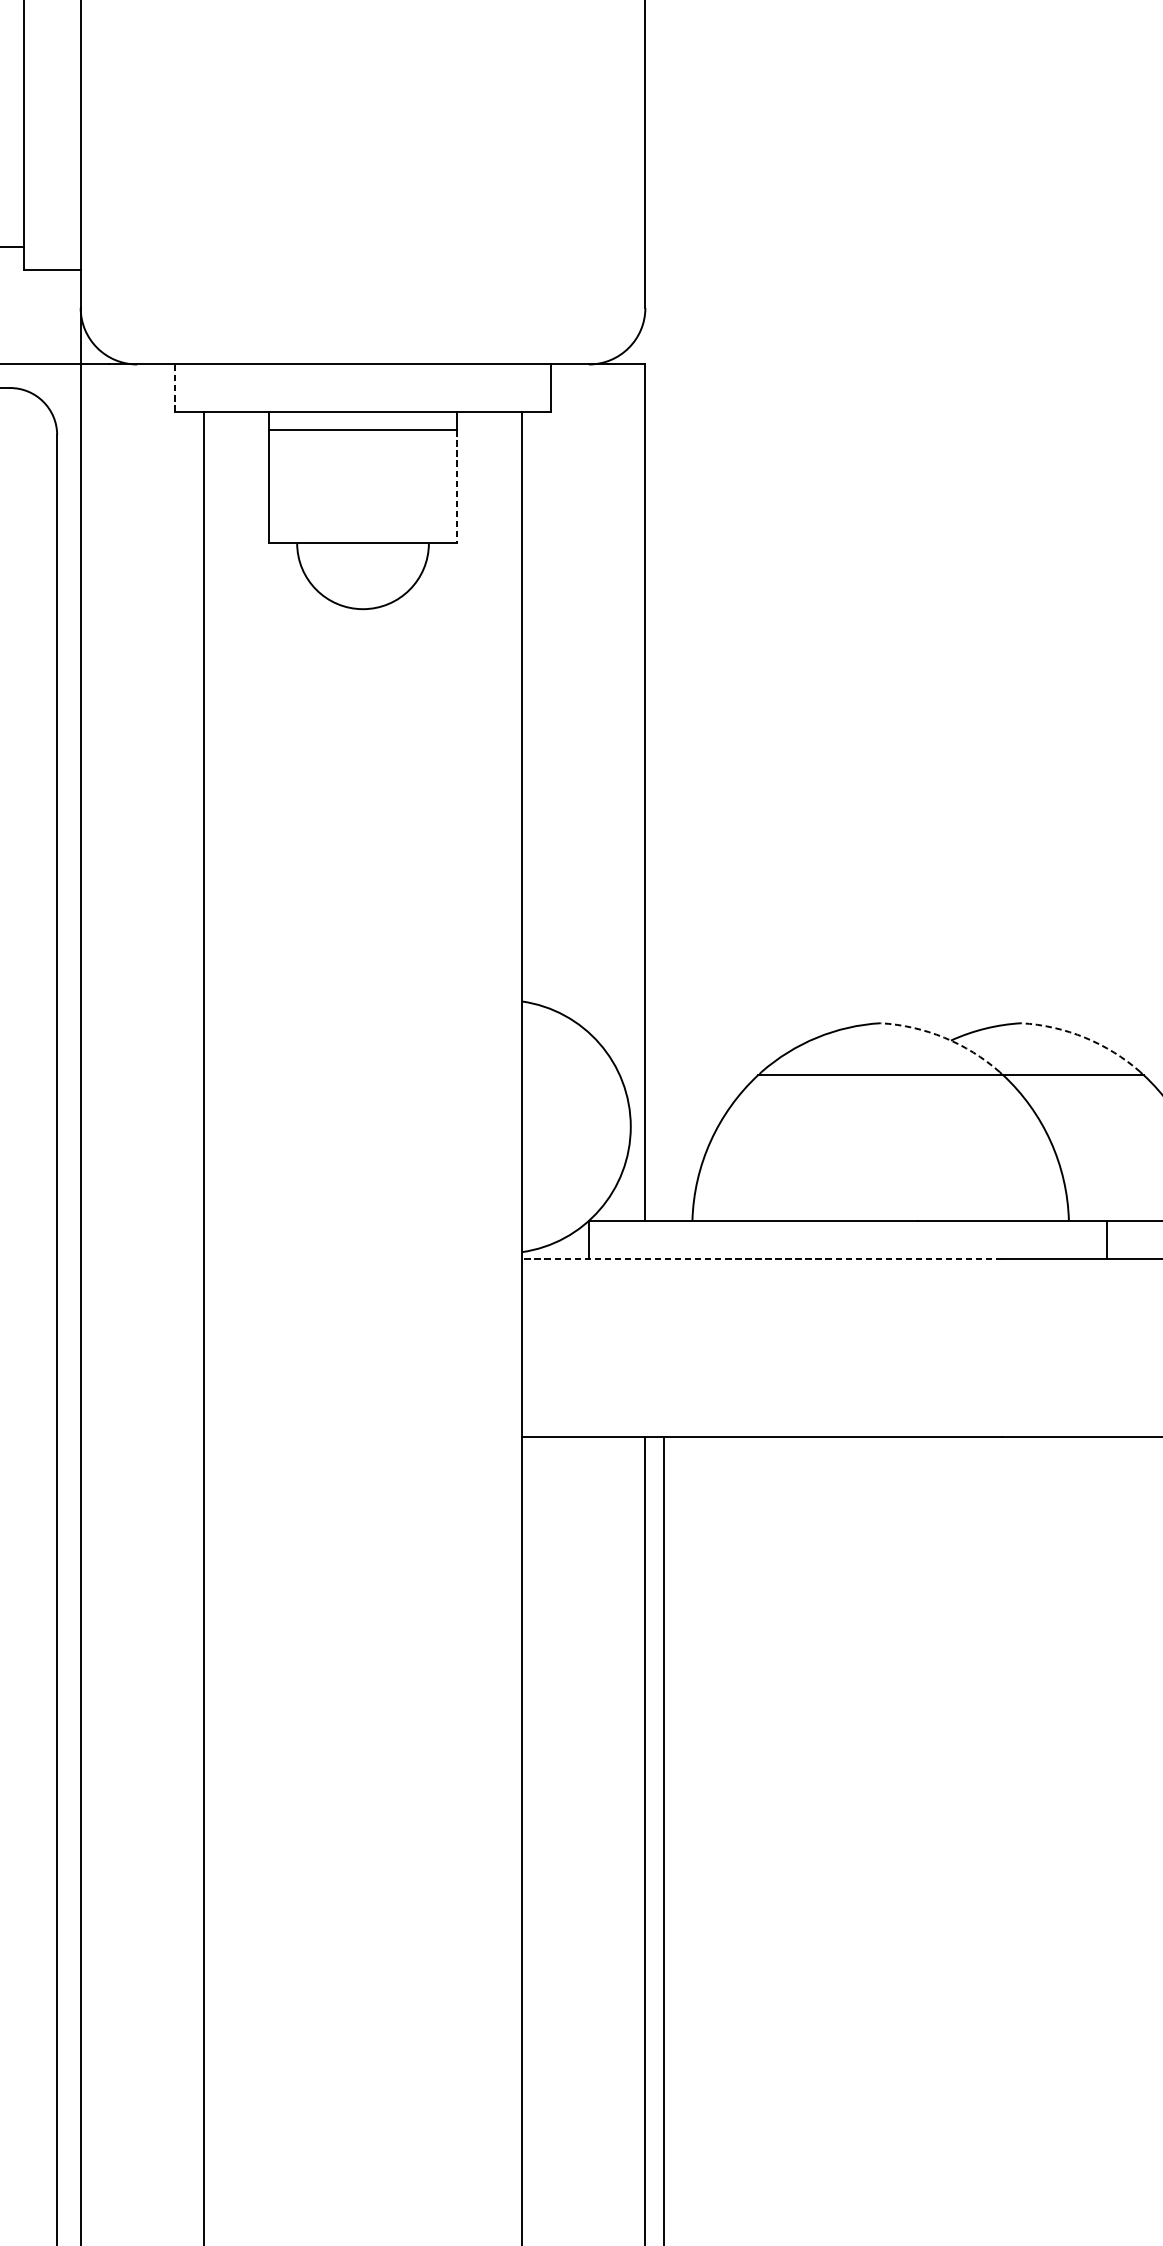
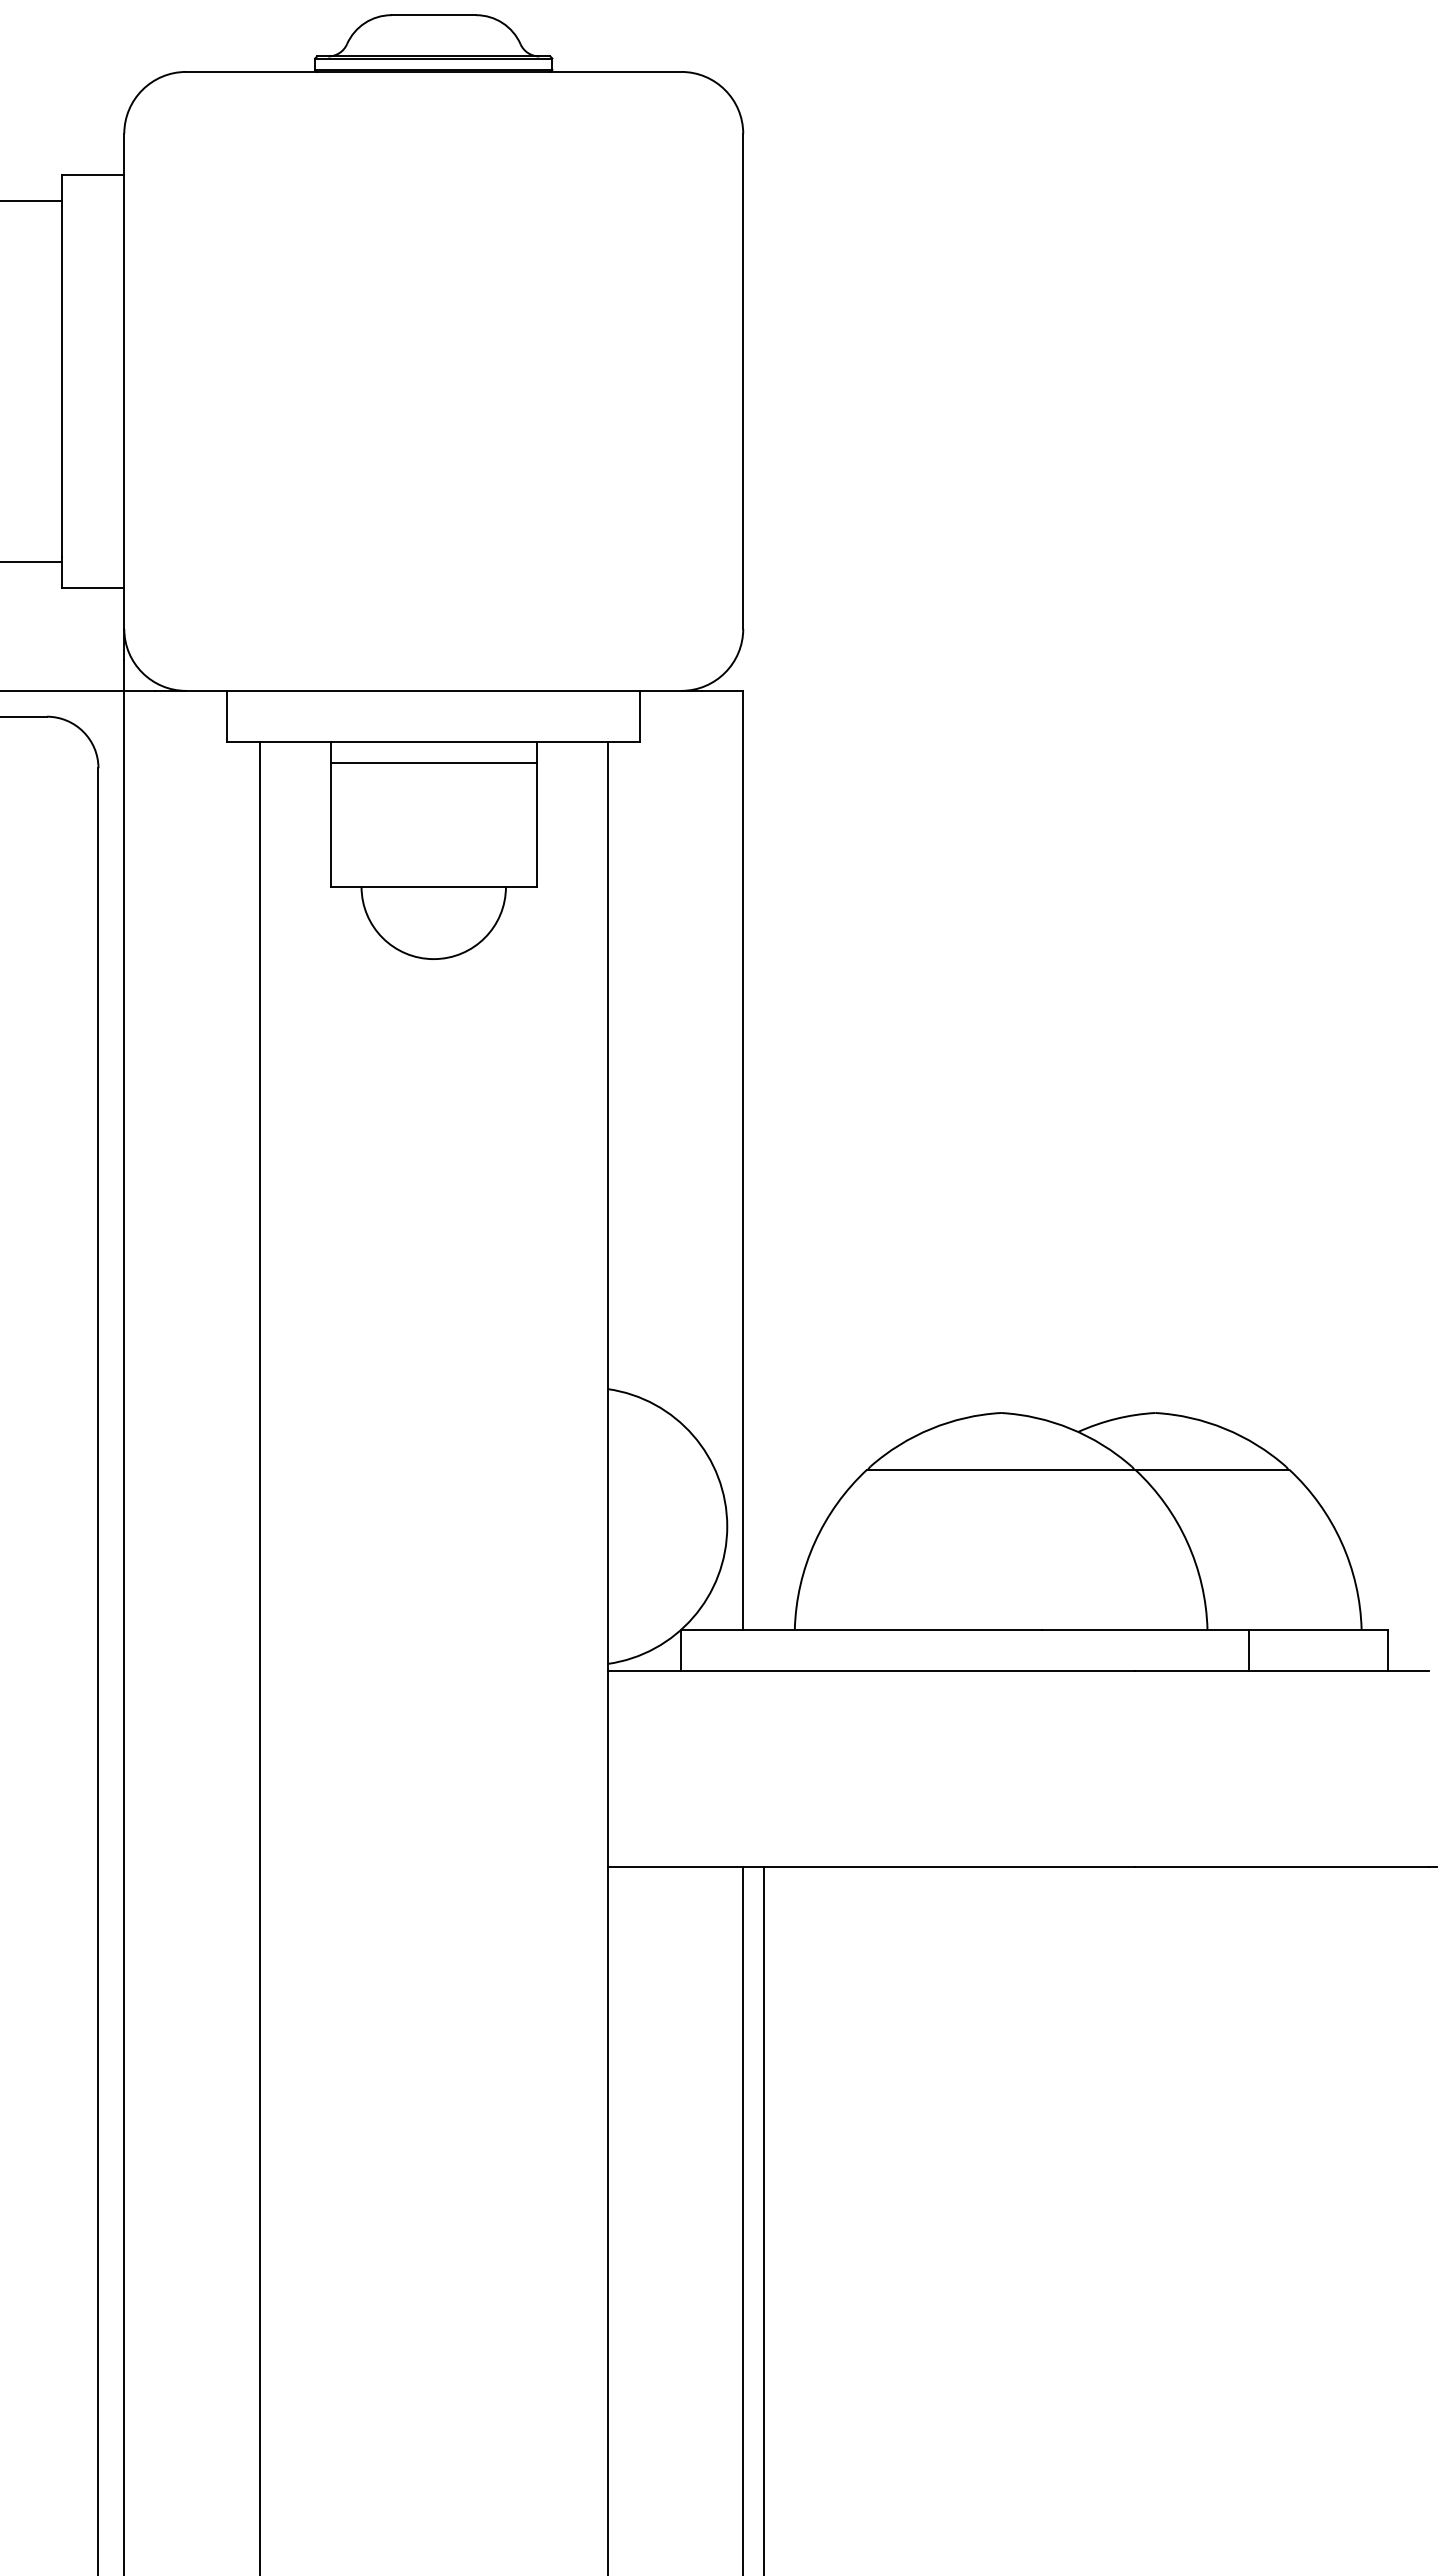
line: (174, 387) -> (227, 716), dashed -> solid
line: (456, 487) -> (536, 825), dashed -> solid
arc: (943, 1037) -> (1070, 1428), dashed -> solid
arc: (1085, 1037) -> (1225, 1428), dashed -> solid
line: (762, 1258) -> (871, 1670), dashed -> solid

